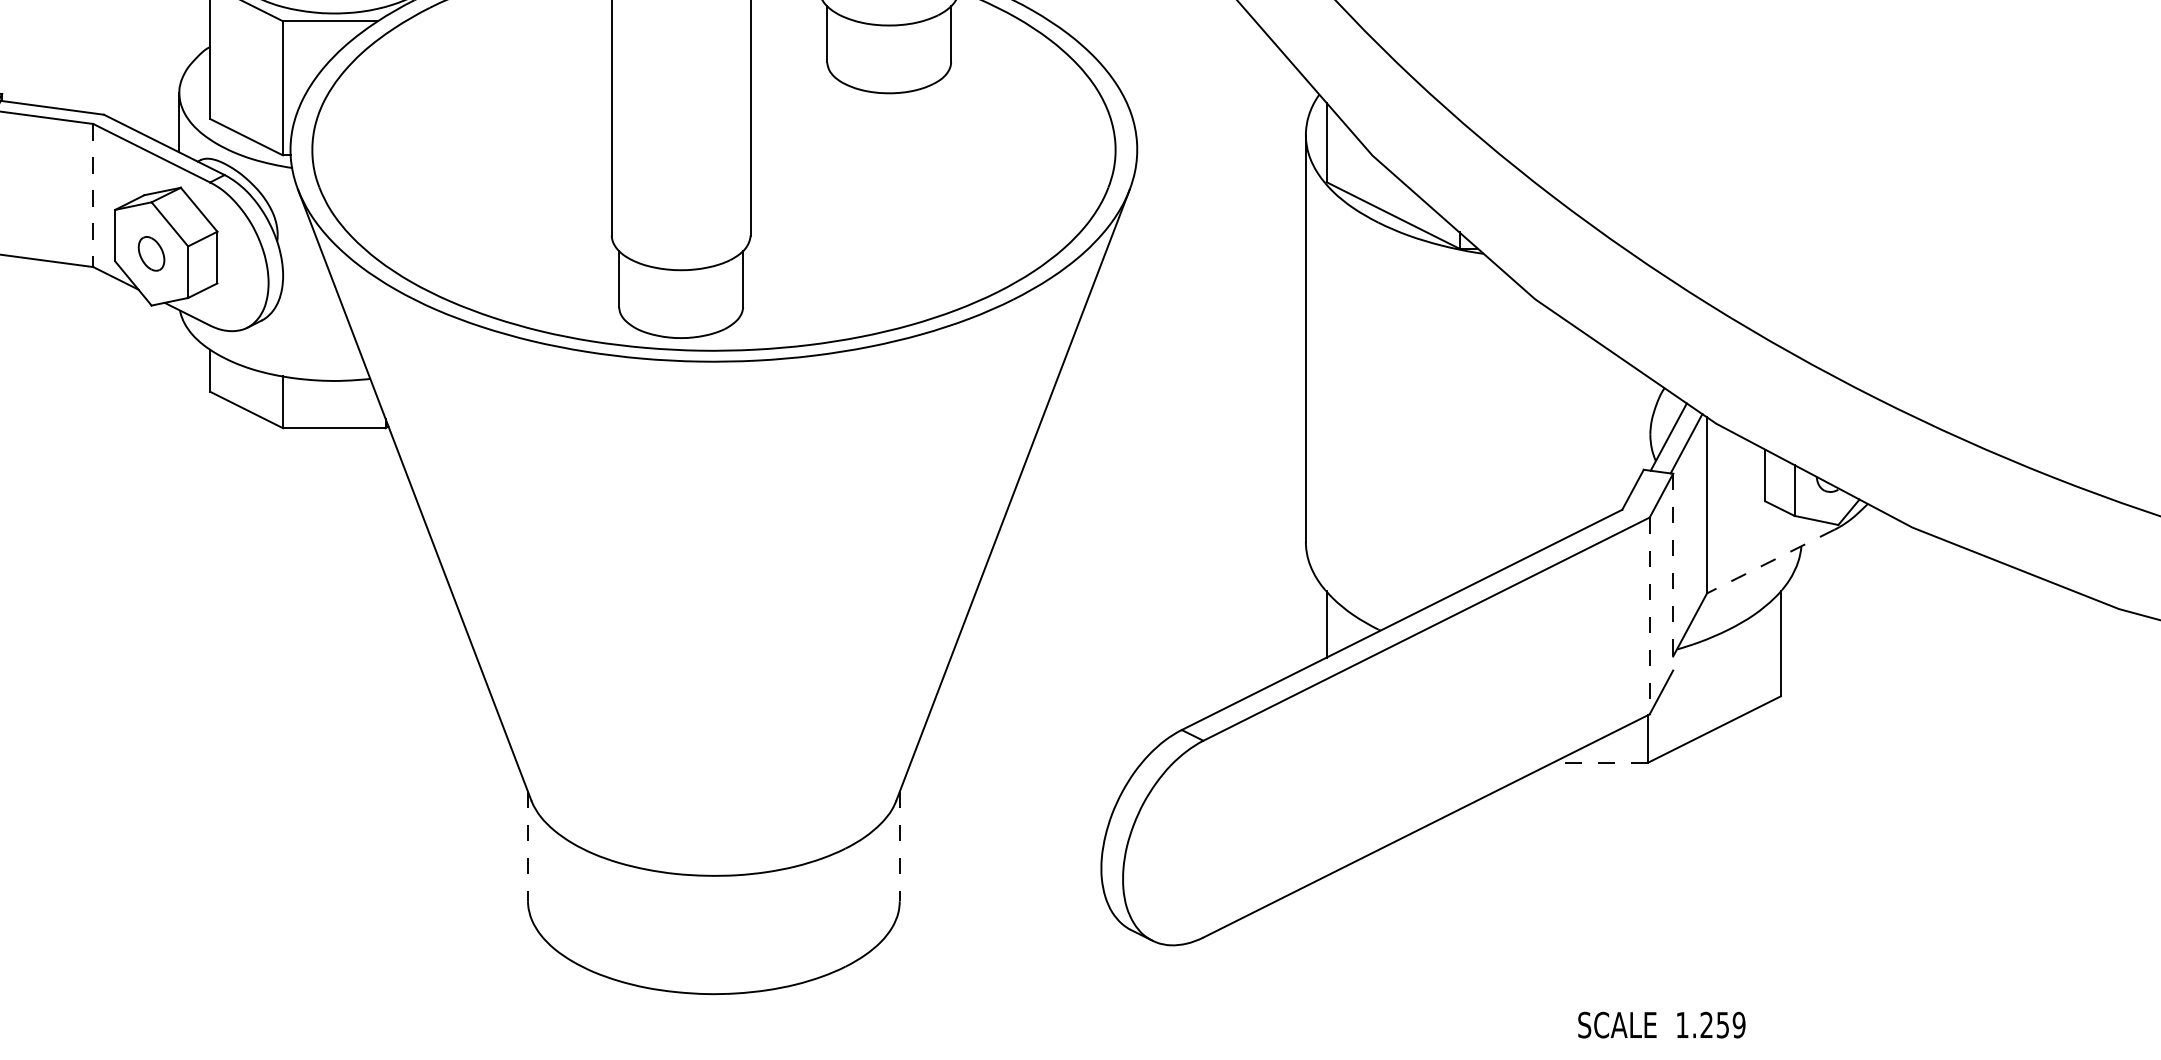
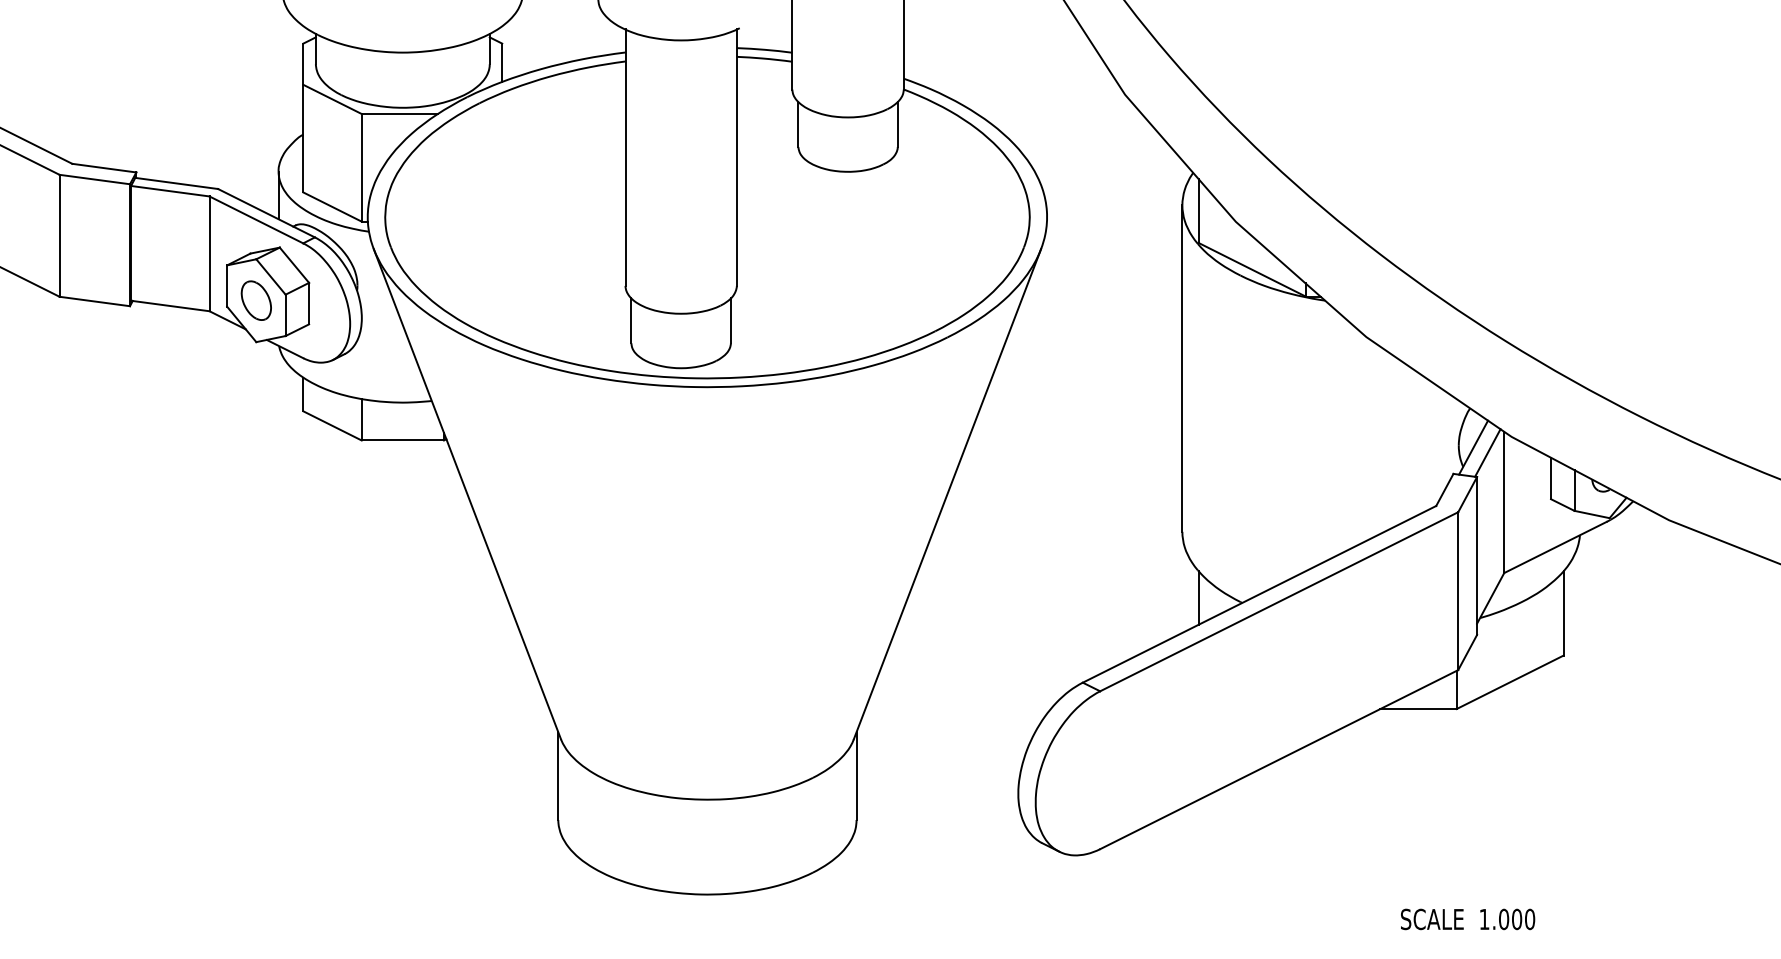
line: (93, 196) -> (209, 254), dashed -> solid
part: (150, 253) -> (255, 300), size x1.43
line: (1770, 561) -> (1555, 547), dashed -> solid
line: (1673, 572) -> (1477, 556), dashed -> solid
line: (1650, 616) -> (1458, 591), dashed -> solid
line: (1600, 763) -> (1418, 709), dashed -> solid
line: (528, 846) -> (558, 776), dashed -> solid
line: (899, 846) -> (856, 776), dashed -> solid
text: (1723, 1025) -> (1517, 919), 1.259 -> 1.000

